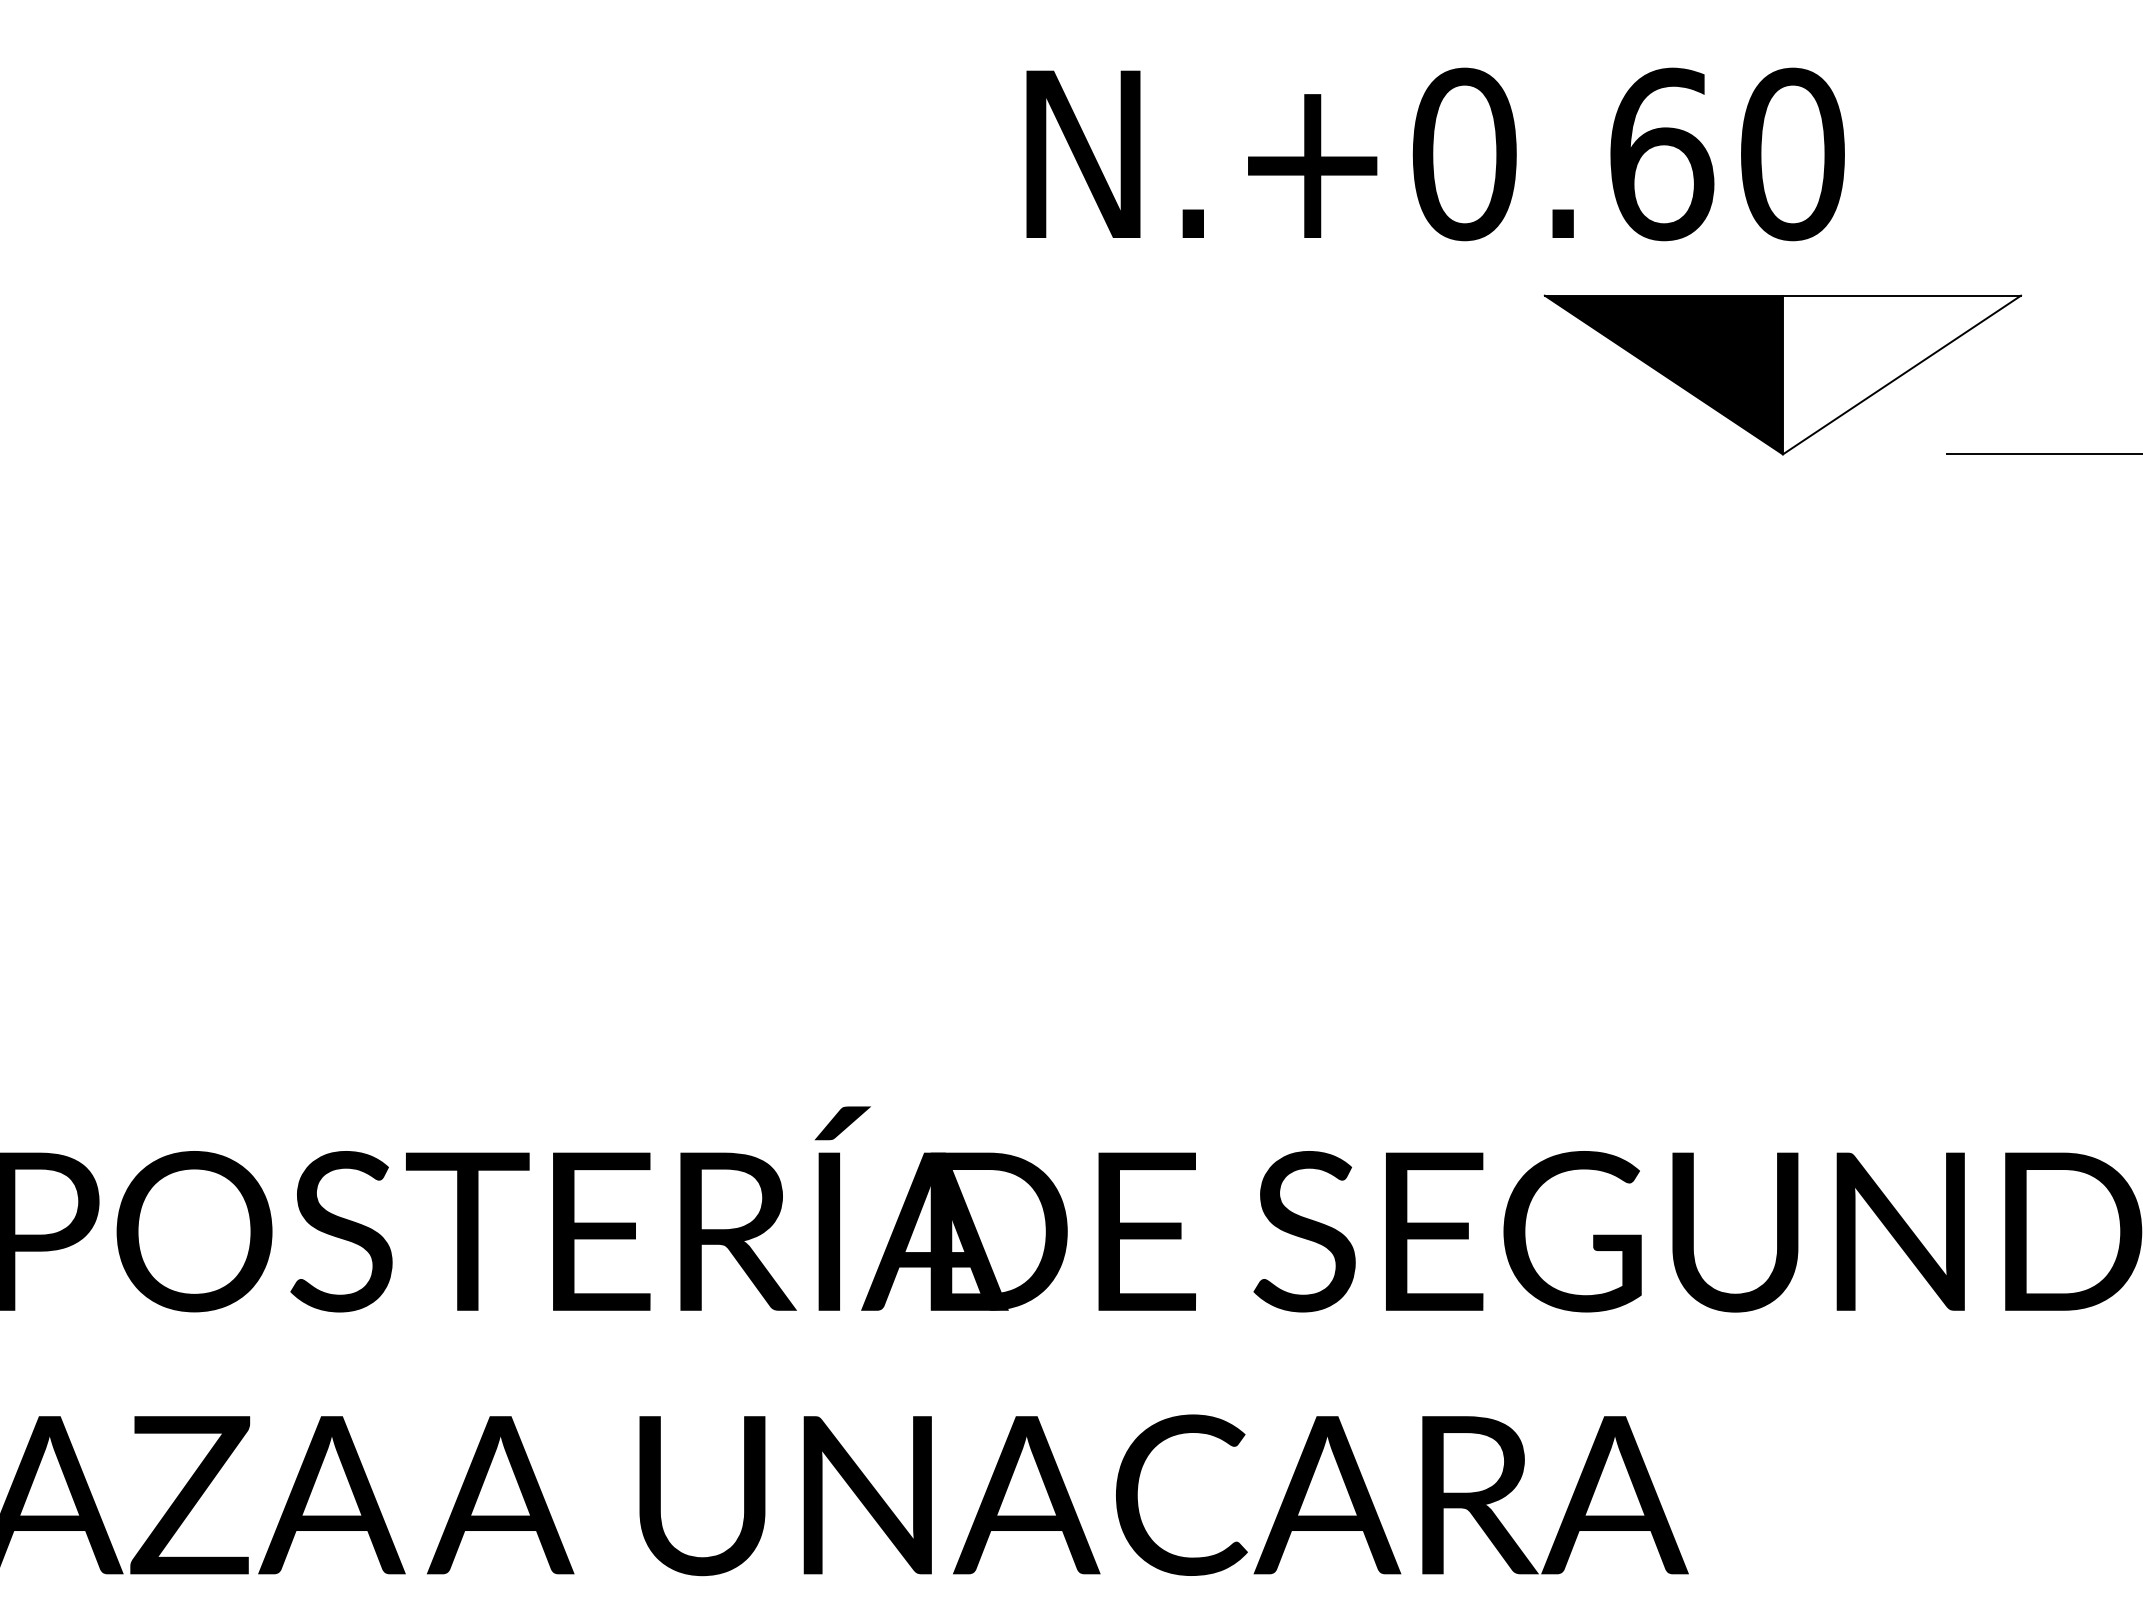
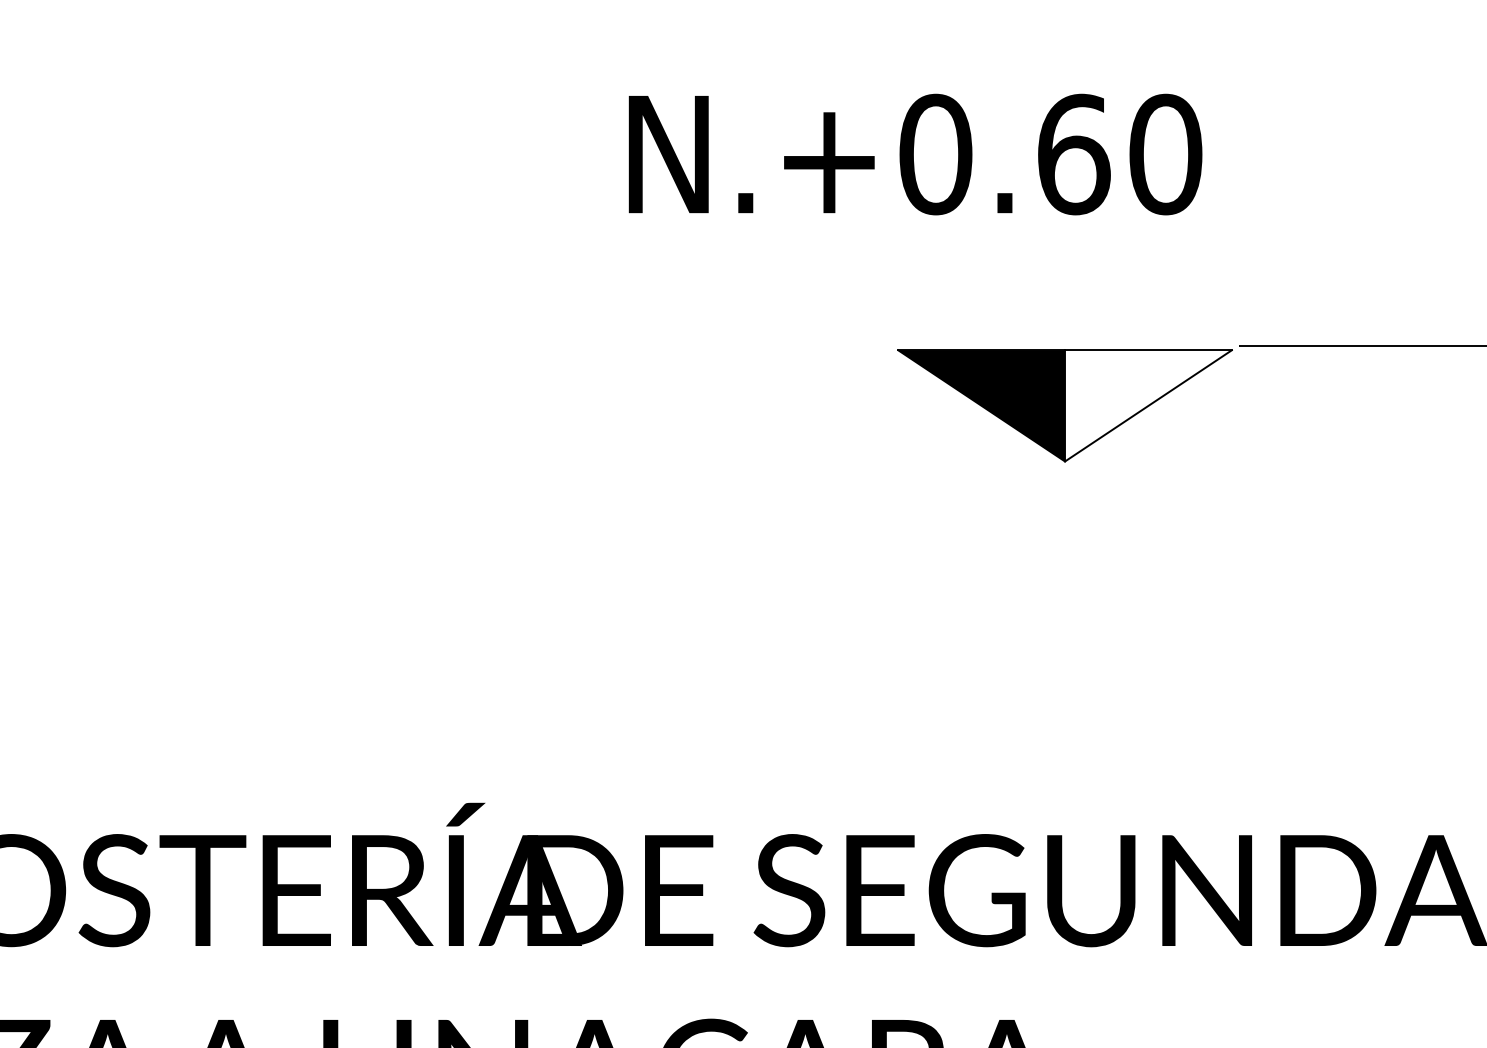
text: (1435, 154) -> (915, 154), moved
part: (1782, 374) -> (1064, 405), moved

